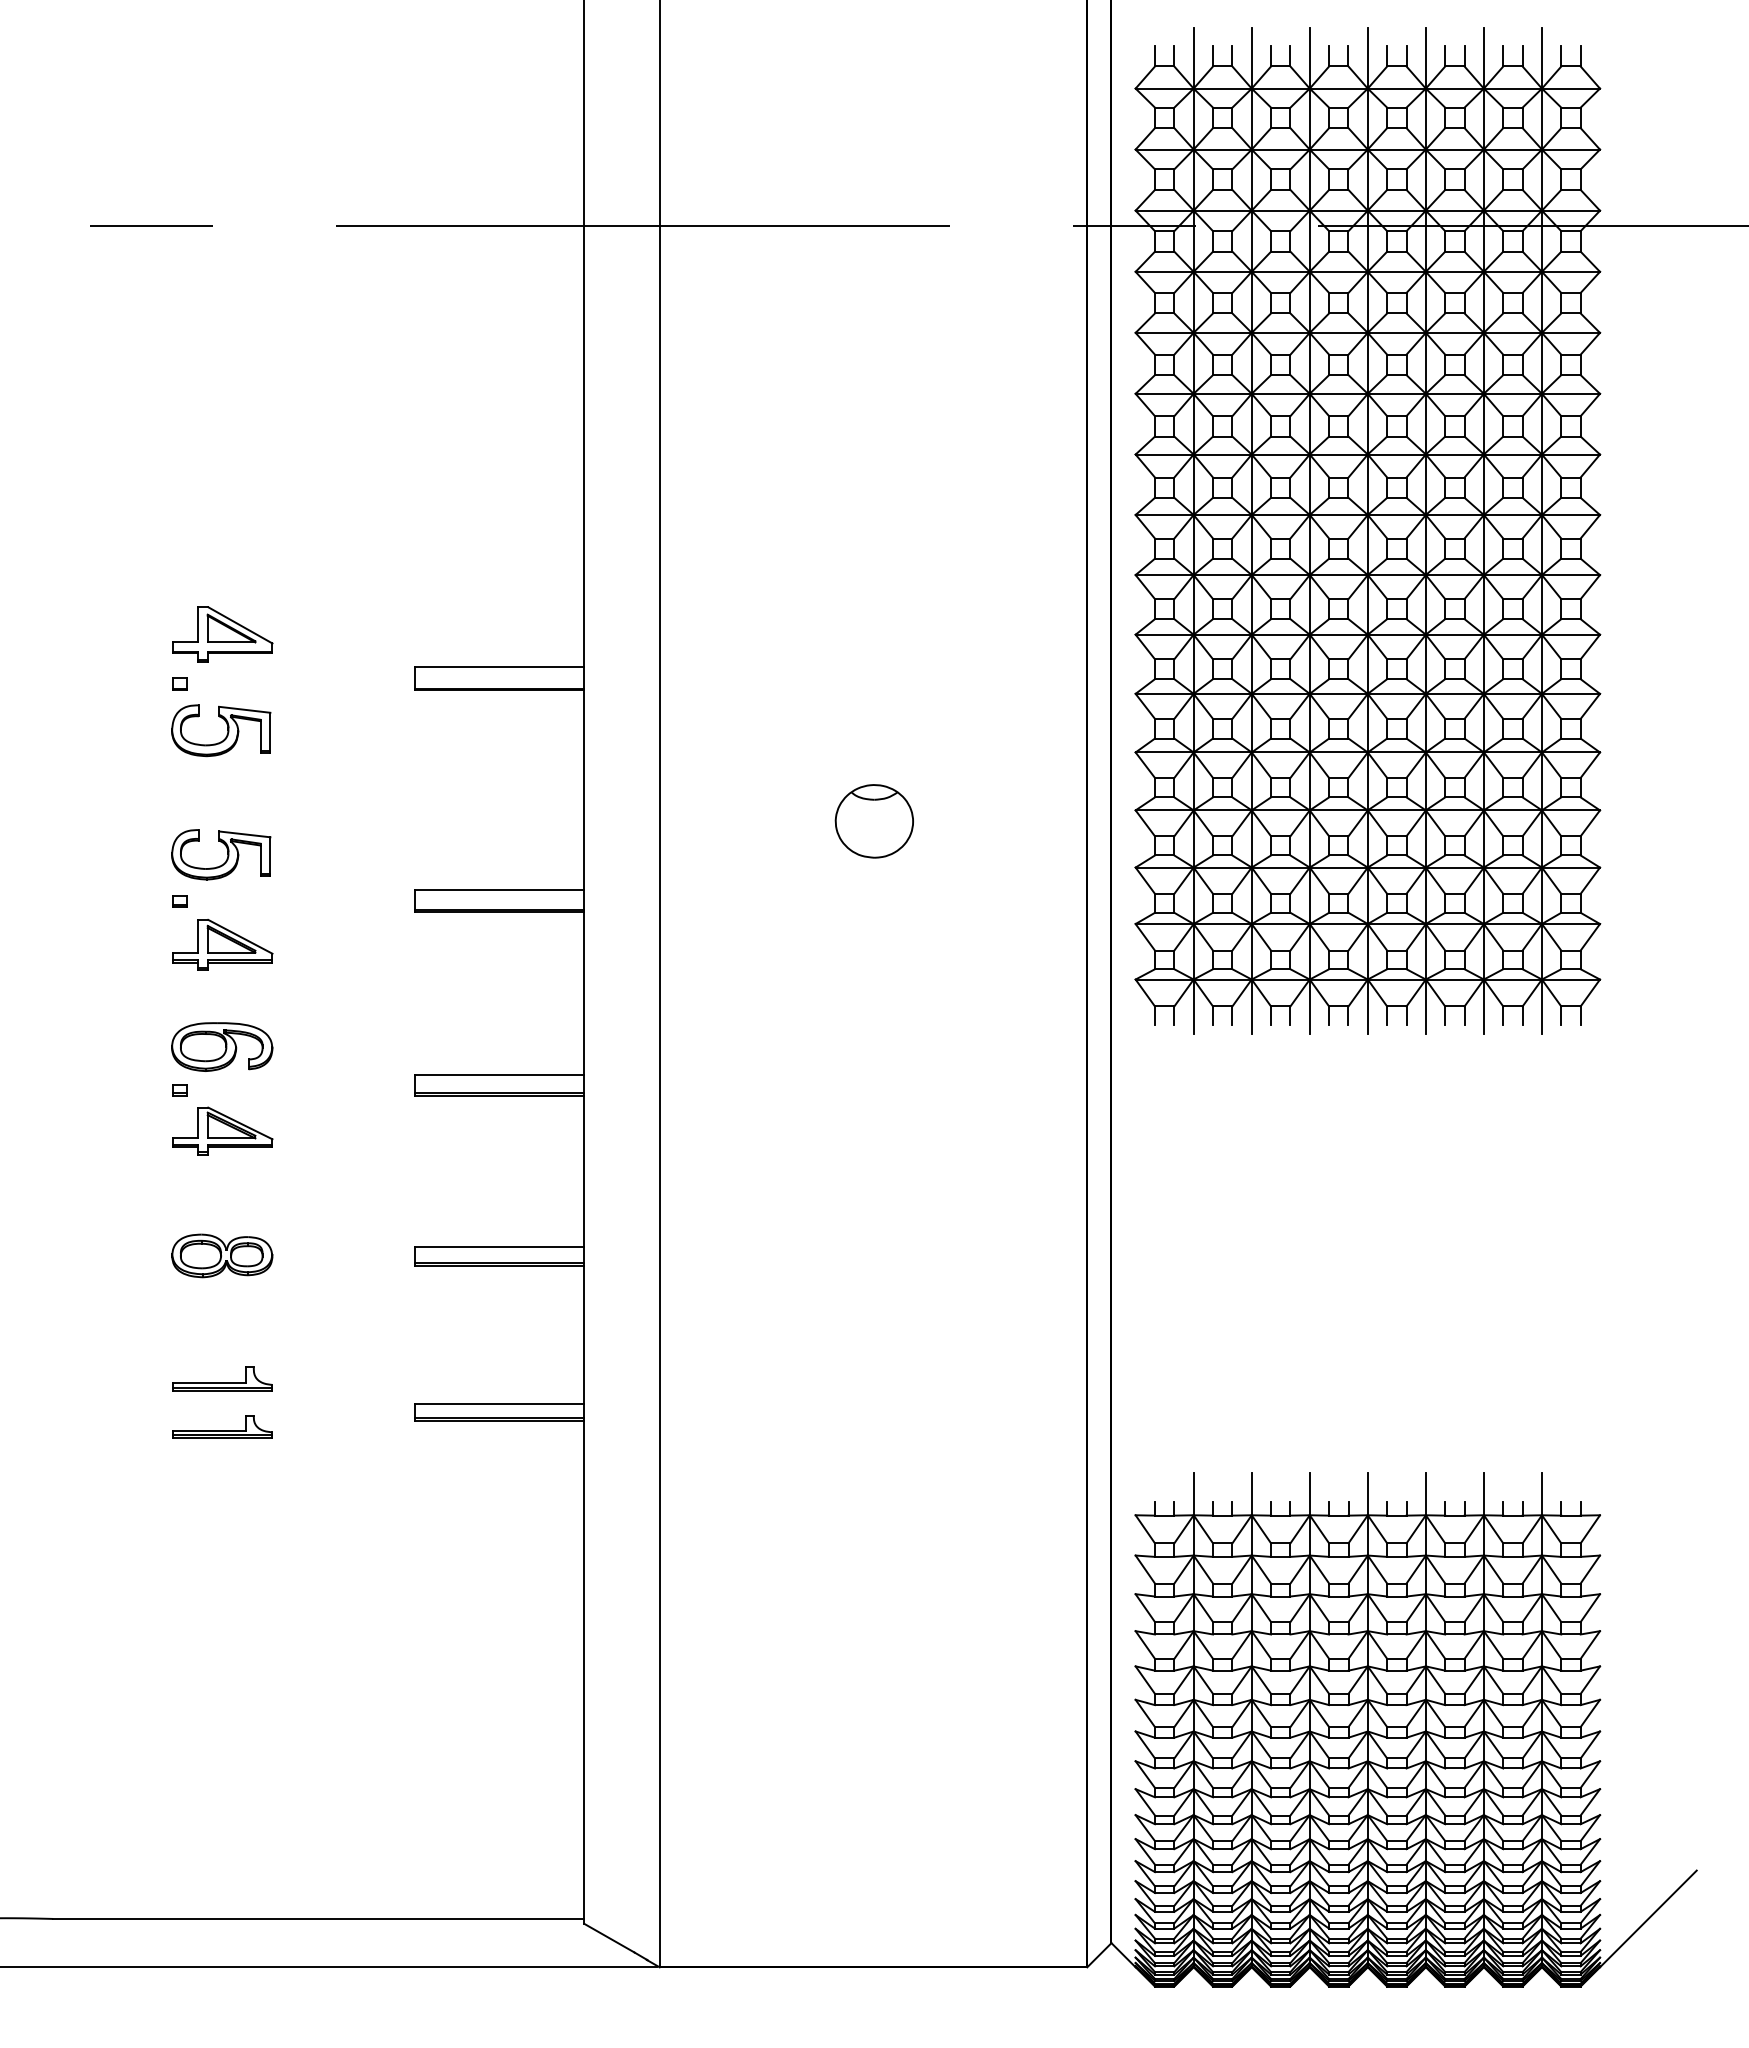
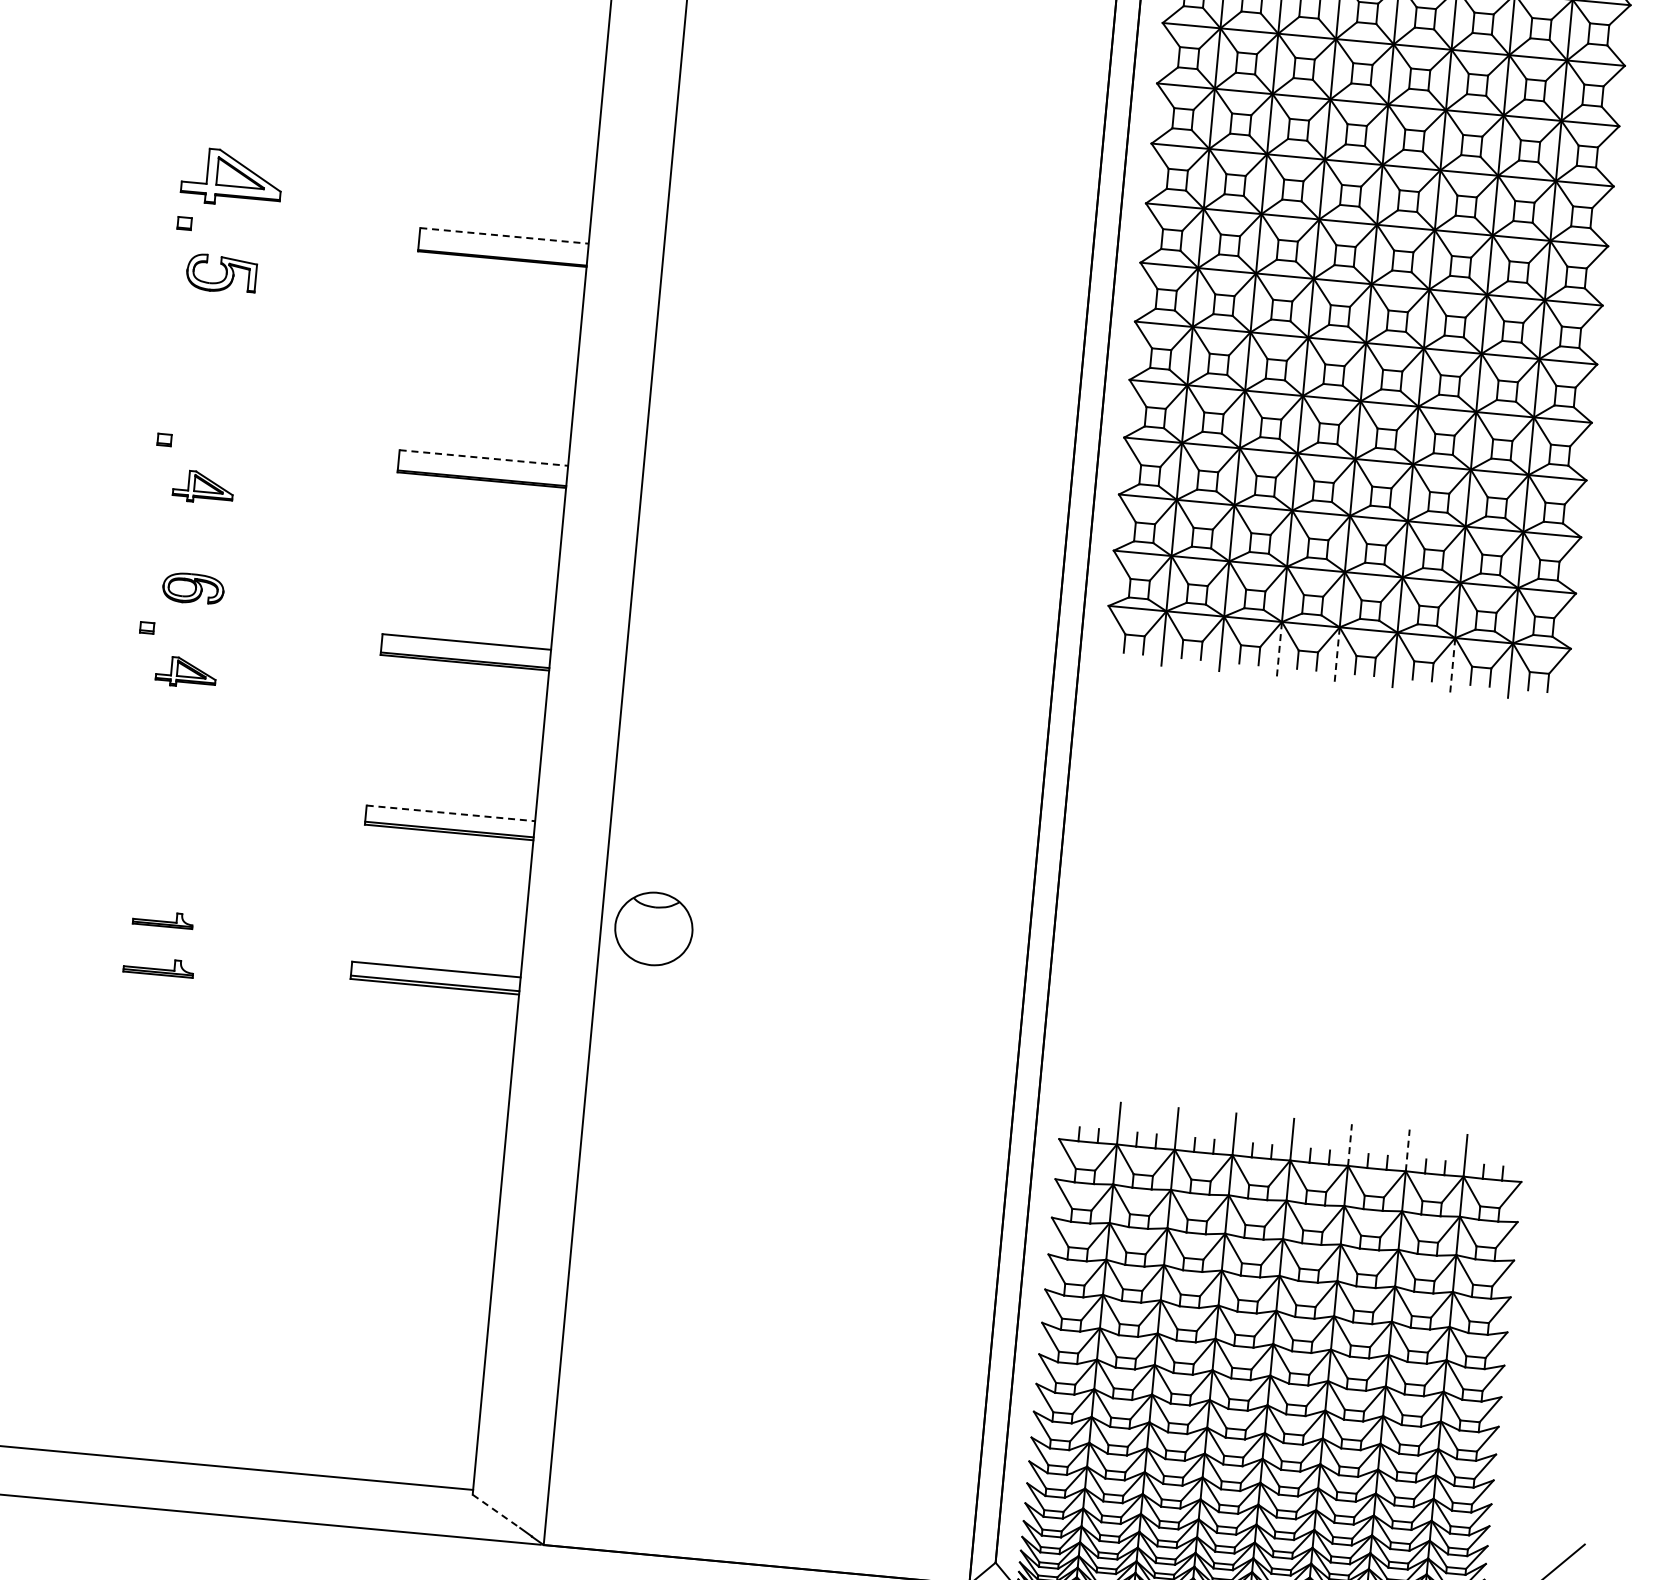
line: (499, 666) -> (504, 235), solid -> dashed
part: (221, 730) -> (221, 273), size x0.7
part: (873, 821) -> (652, 928), moved
part: (221, 854) -> (210, 397), removed
line: (499, 889) -> (483, 457), solid -> dashed
part: (222, 944) -> (203, 486), size x0.6
line: (1309, 1006) -> (1279, 648), solid -> dashed
line: (1367, 1006) -> (1336, 654), solid -> dashed
line: (1483, 1006) -> (1452, 664), solid -> dashed
part: (222, 1046) -> (193, 588), size x0.6
part: (222, 1130) -> (185, 671), size x0.6
line: (499, 1246) -> (450, 812), solid -> dashed
part: (222, 1255) -> (174, 796), removed
part: (222, 1378) -> (163, 918), size x0.6
part: (222, 1426) -> (158, 966), size x0.7
line: (1425, 1494) -> (1349, 1145), solid -> dashed
line: (1483, 1494) -> (1407, 1150), solid -> dashed
line: (609, 1938) -> (496, 1511), solid -> dashed

